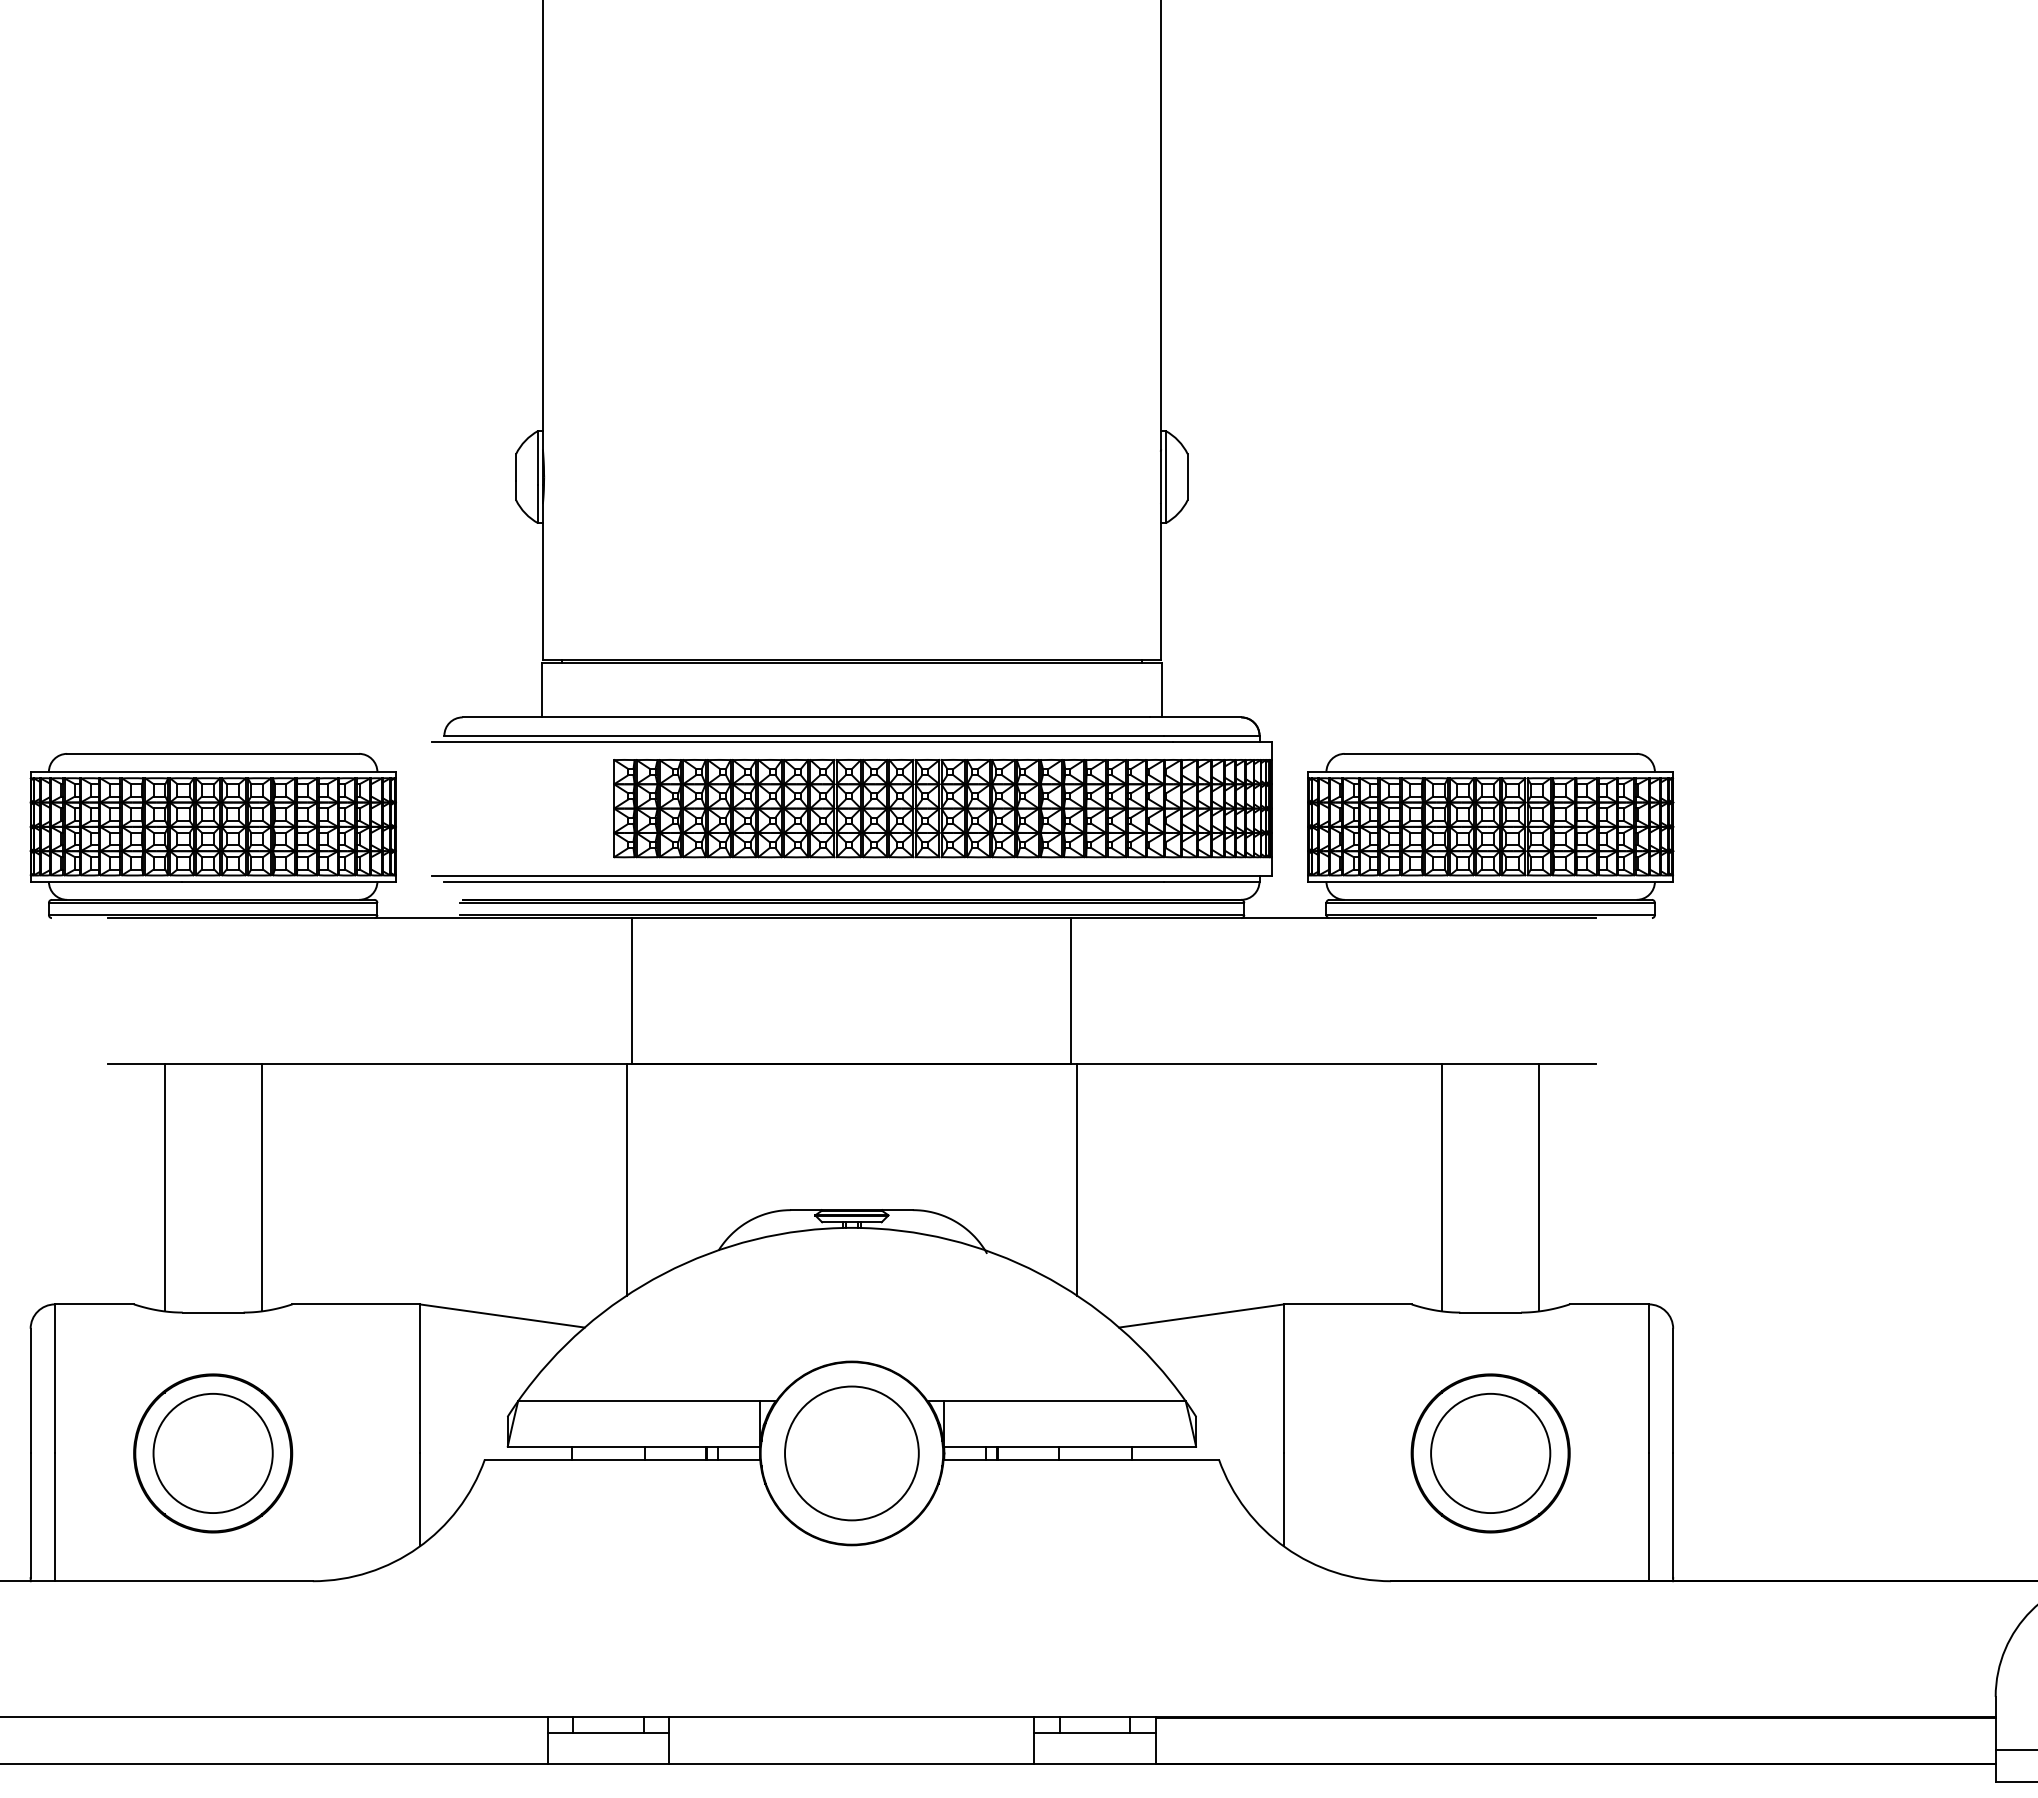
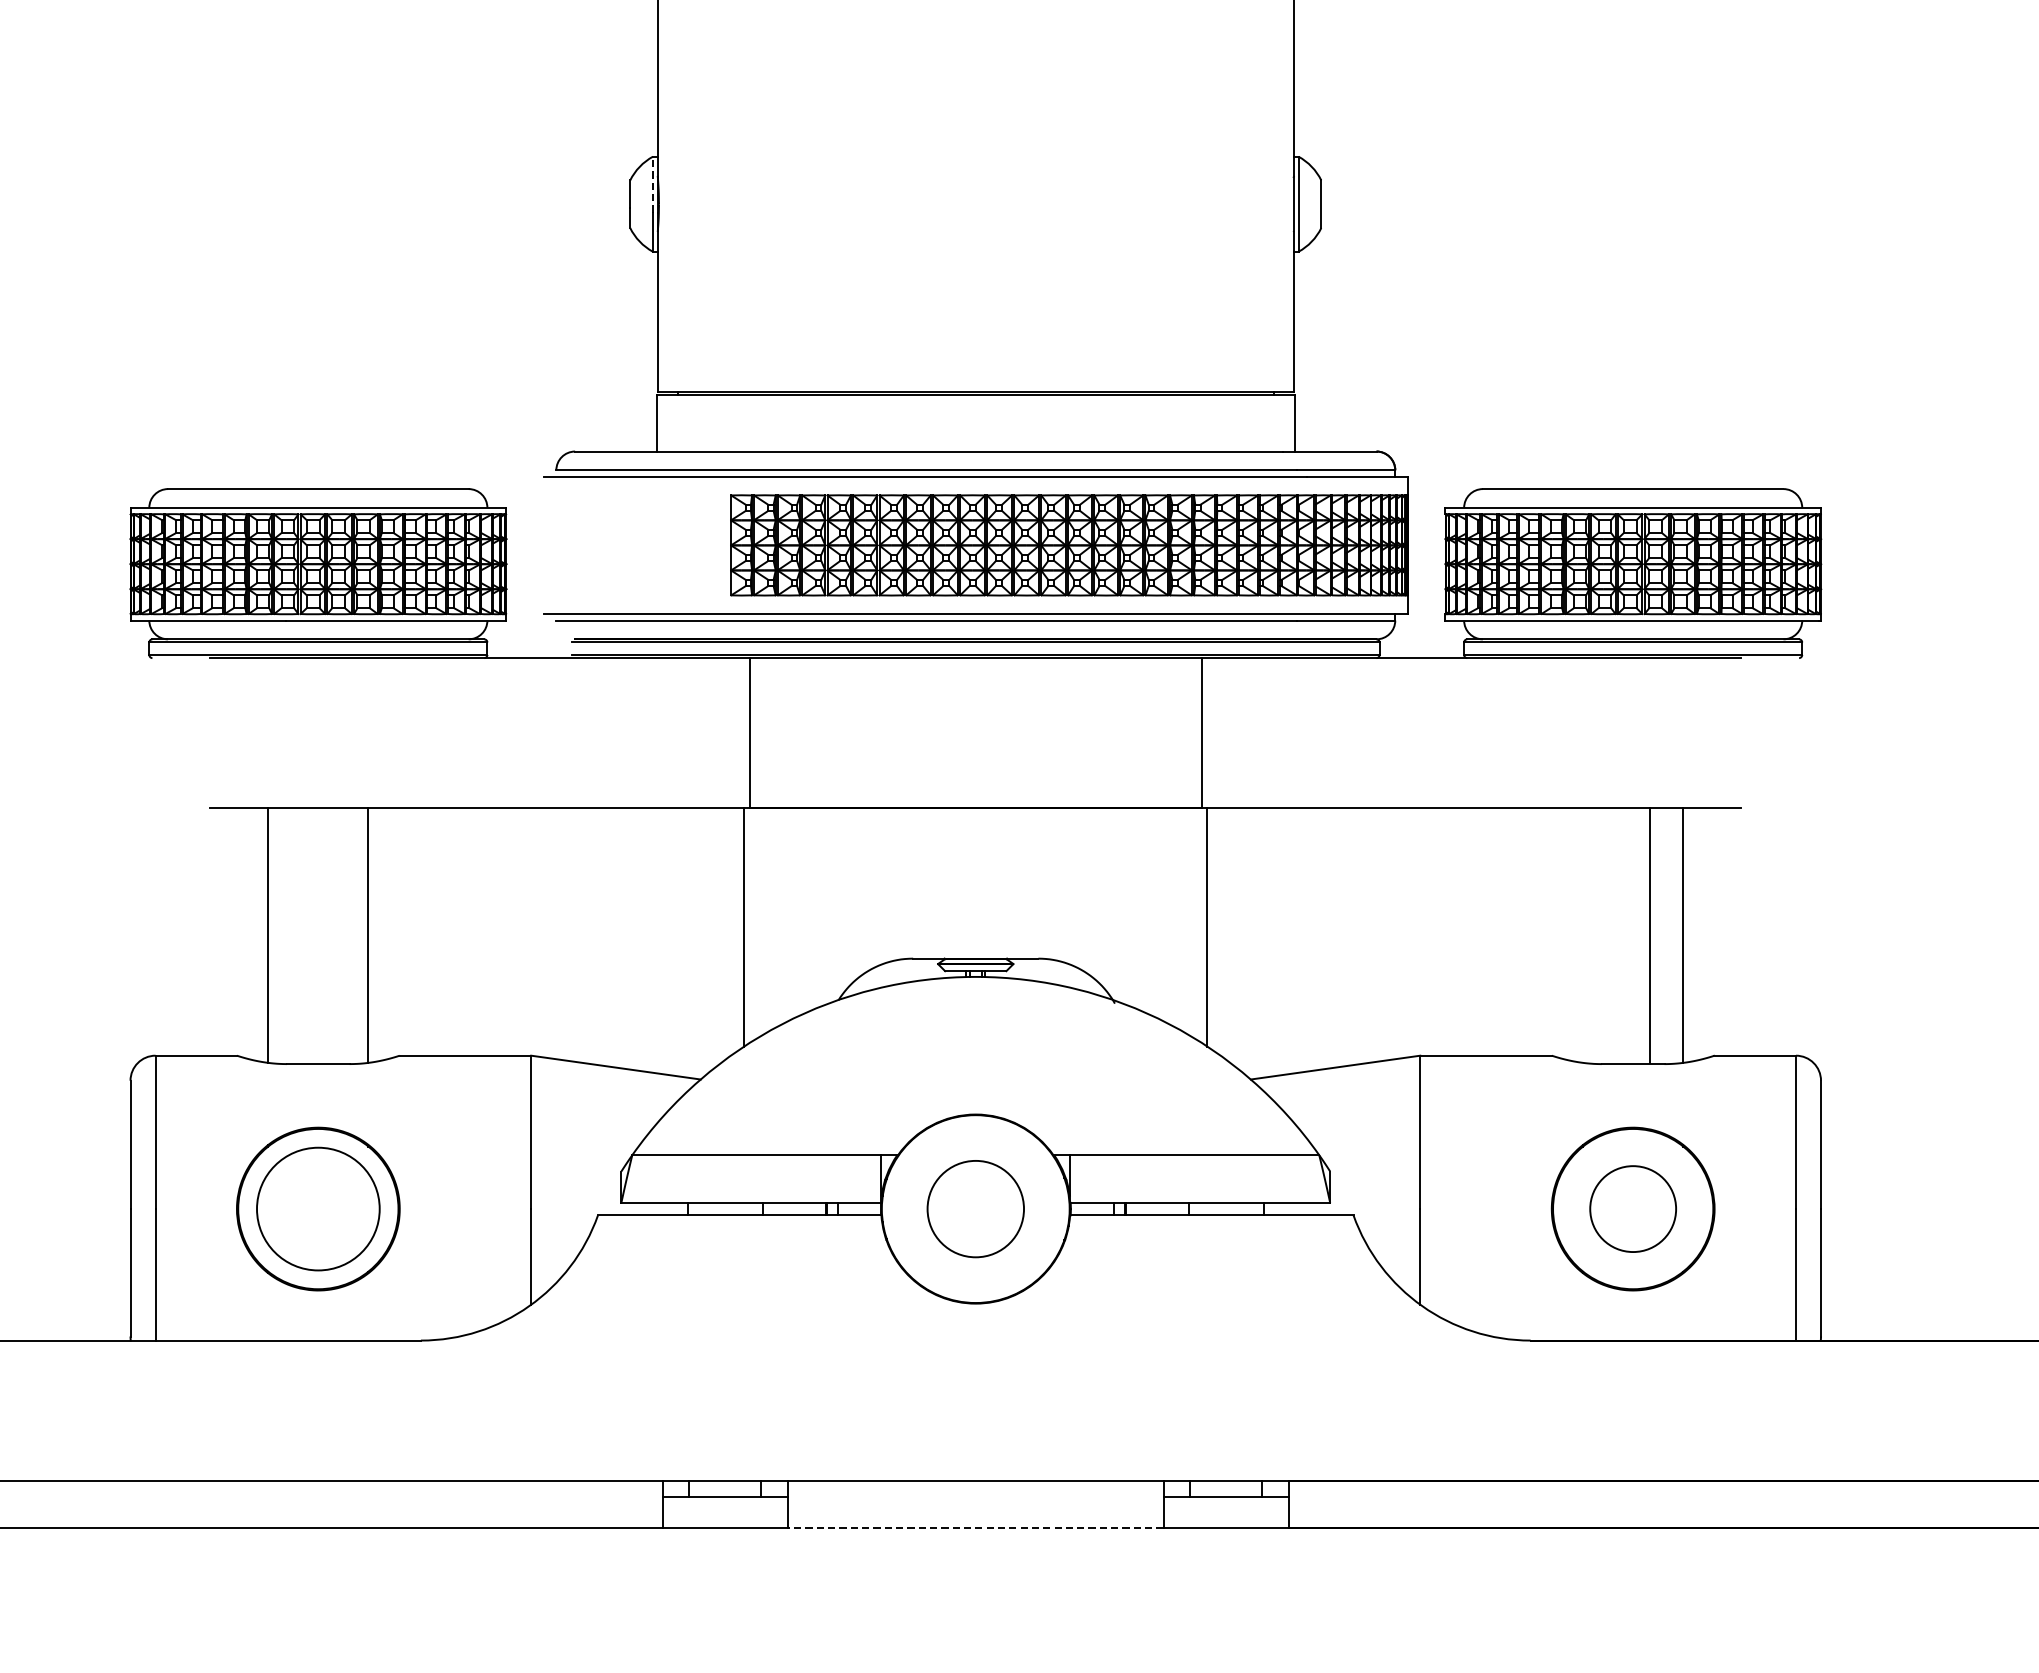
line: (538, 457) -> (653, 184), solid -> dashed
line: (1442, 1187) -> (1650, 935), moved
circle: (851, 1453) -> (975, 1209), size x0.7
circle: (1490, 1453) -> (1632, 1209), size x0.7
line: (851, 1763) -> (975, 1528), solid -> dashed

